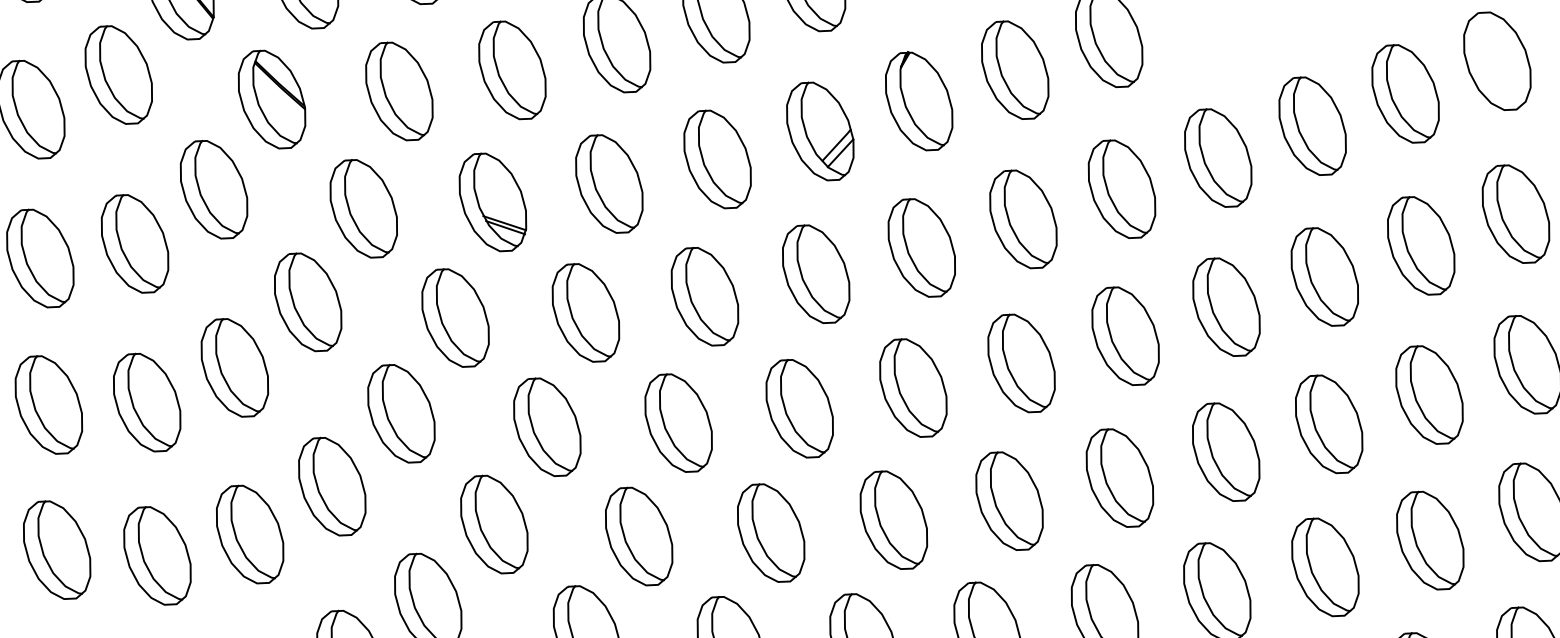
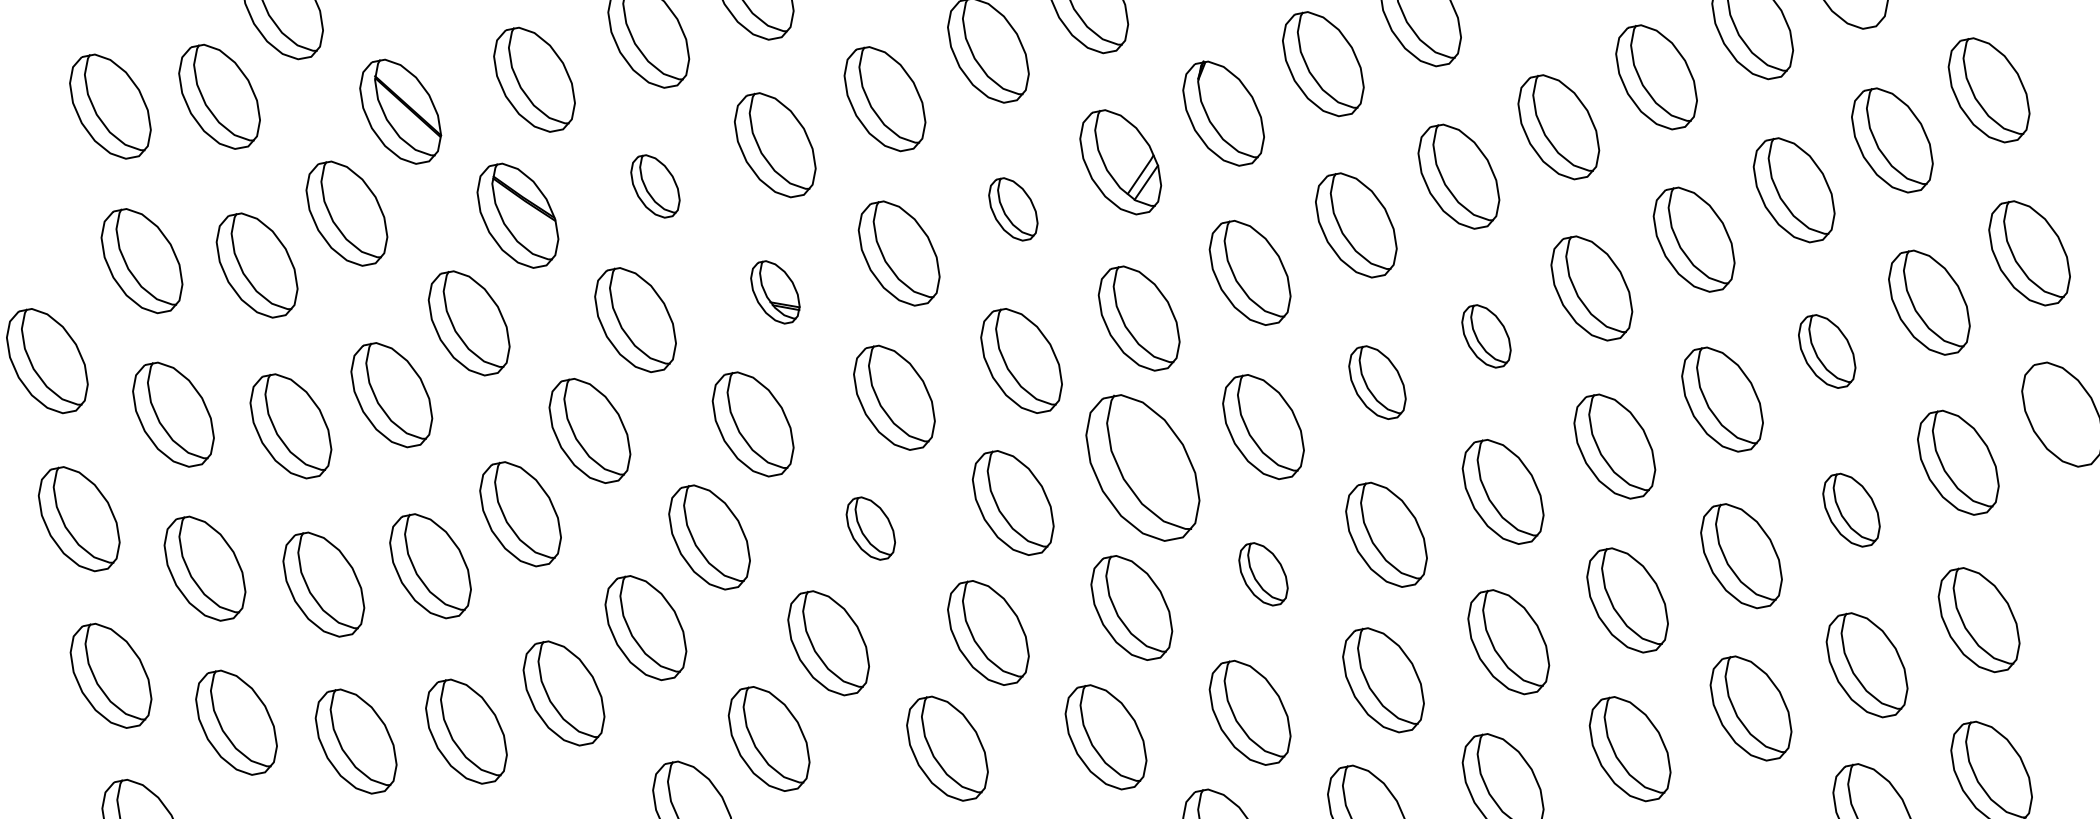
part: (399, 91) -> (655, 186), size x0.6
part: (717, 159) -> (1013, 209), size x0.6
part: (493, 202) -> (775, 292), size x0.6
part: (1125, 336) -> (1486, 336), size x0.6
part: (1021, 363) -> (1377, 382), size x0.7
part: (1428, 394) -> (1826, 351), size x0.7
part: (799, 408) -> (1142, 467), size x1.4
part: (547, 427) -> (870, 528), size x0.6
part: (893, 520) -> (1263, 574), size x0.6
part: (1430, 540) -> (1851, 510), size x0.7

